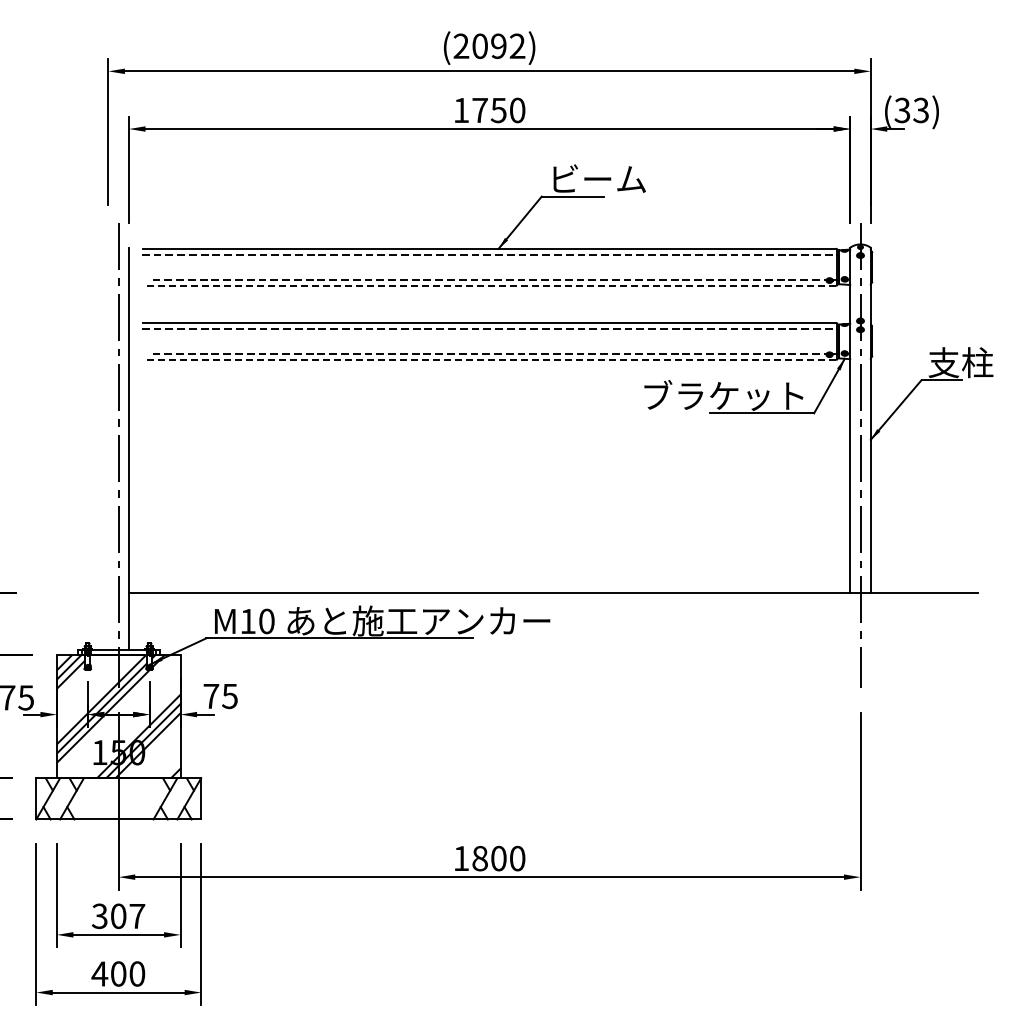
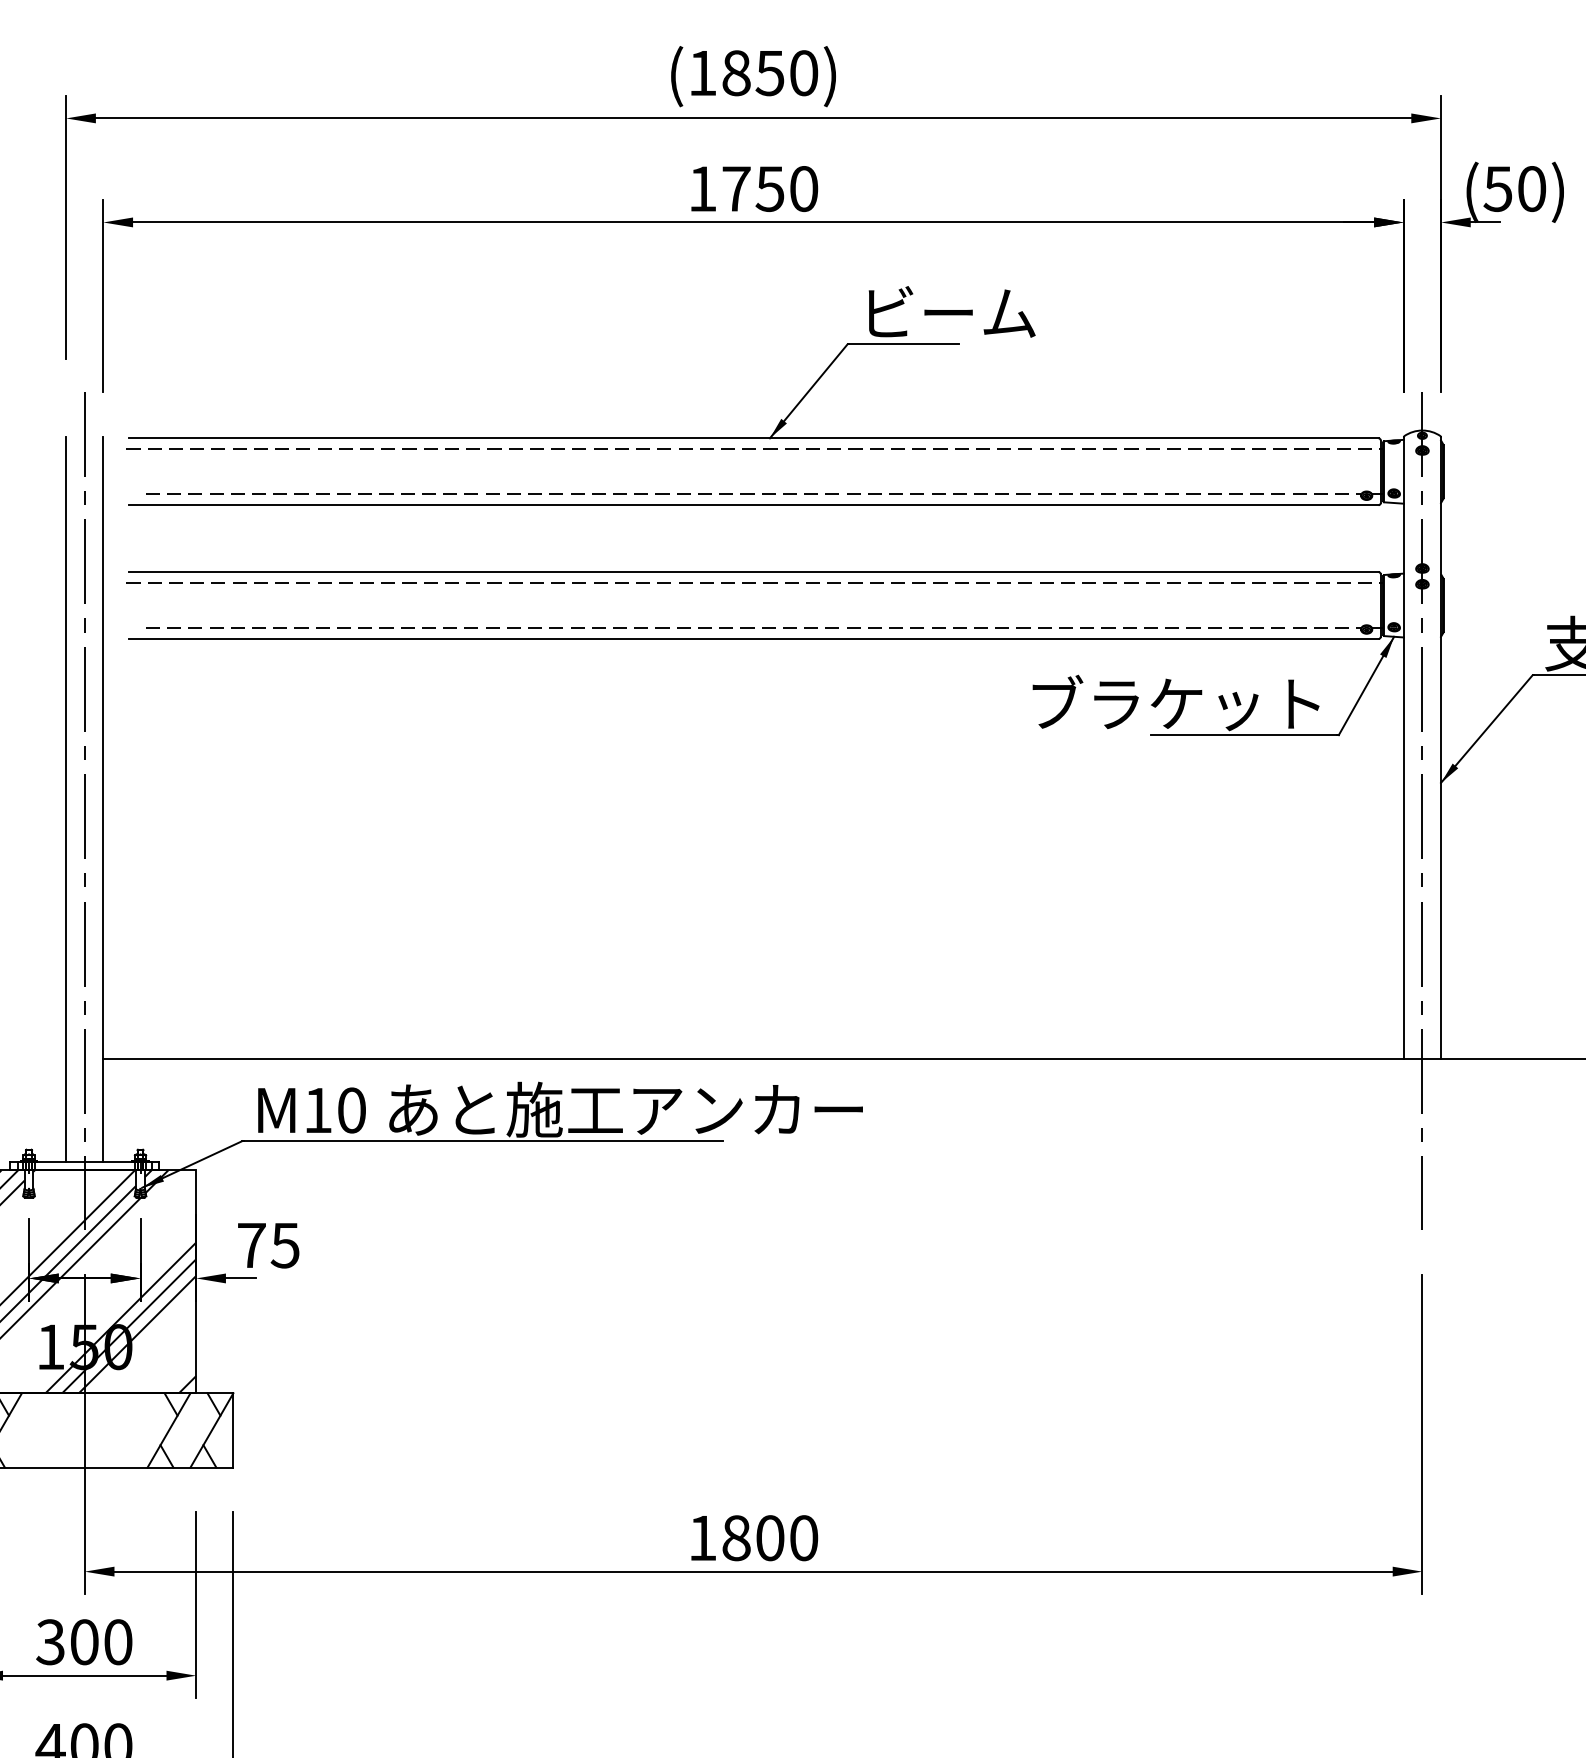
text: (489, 45) -> (753, 71), (2092) -> (1850)
text: (911, 110) -> (1514, 189), (33) -> (50)
line: (489, 285) -> (753, 504), dashed -> solid
line: (489, 360) -> (753, 639), dashed -> solid
line: (108, 448) -> (66, 798), added
text: (137, 916) -> (118, 1642), 307 -> 300

